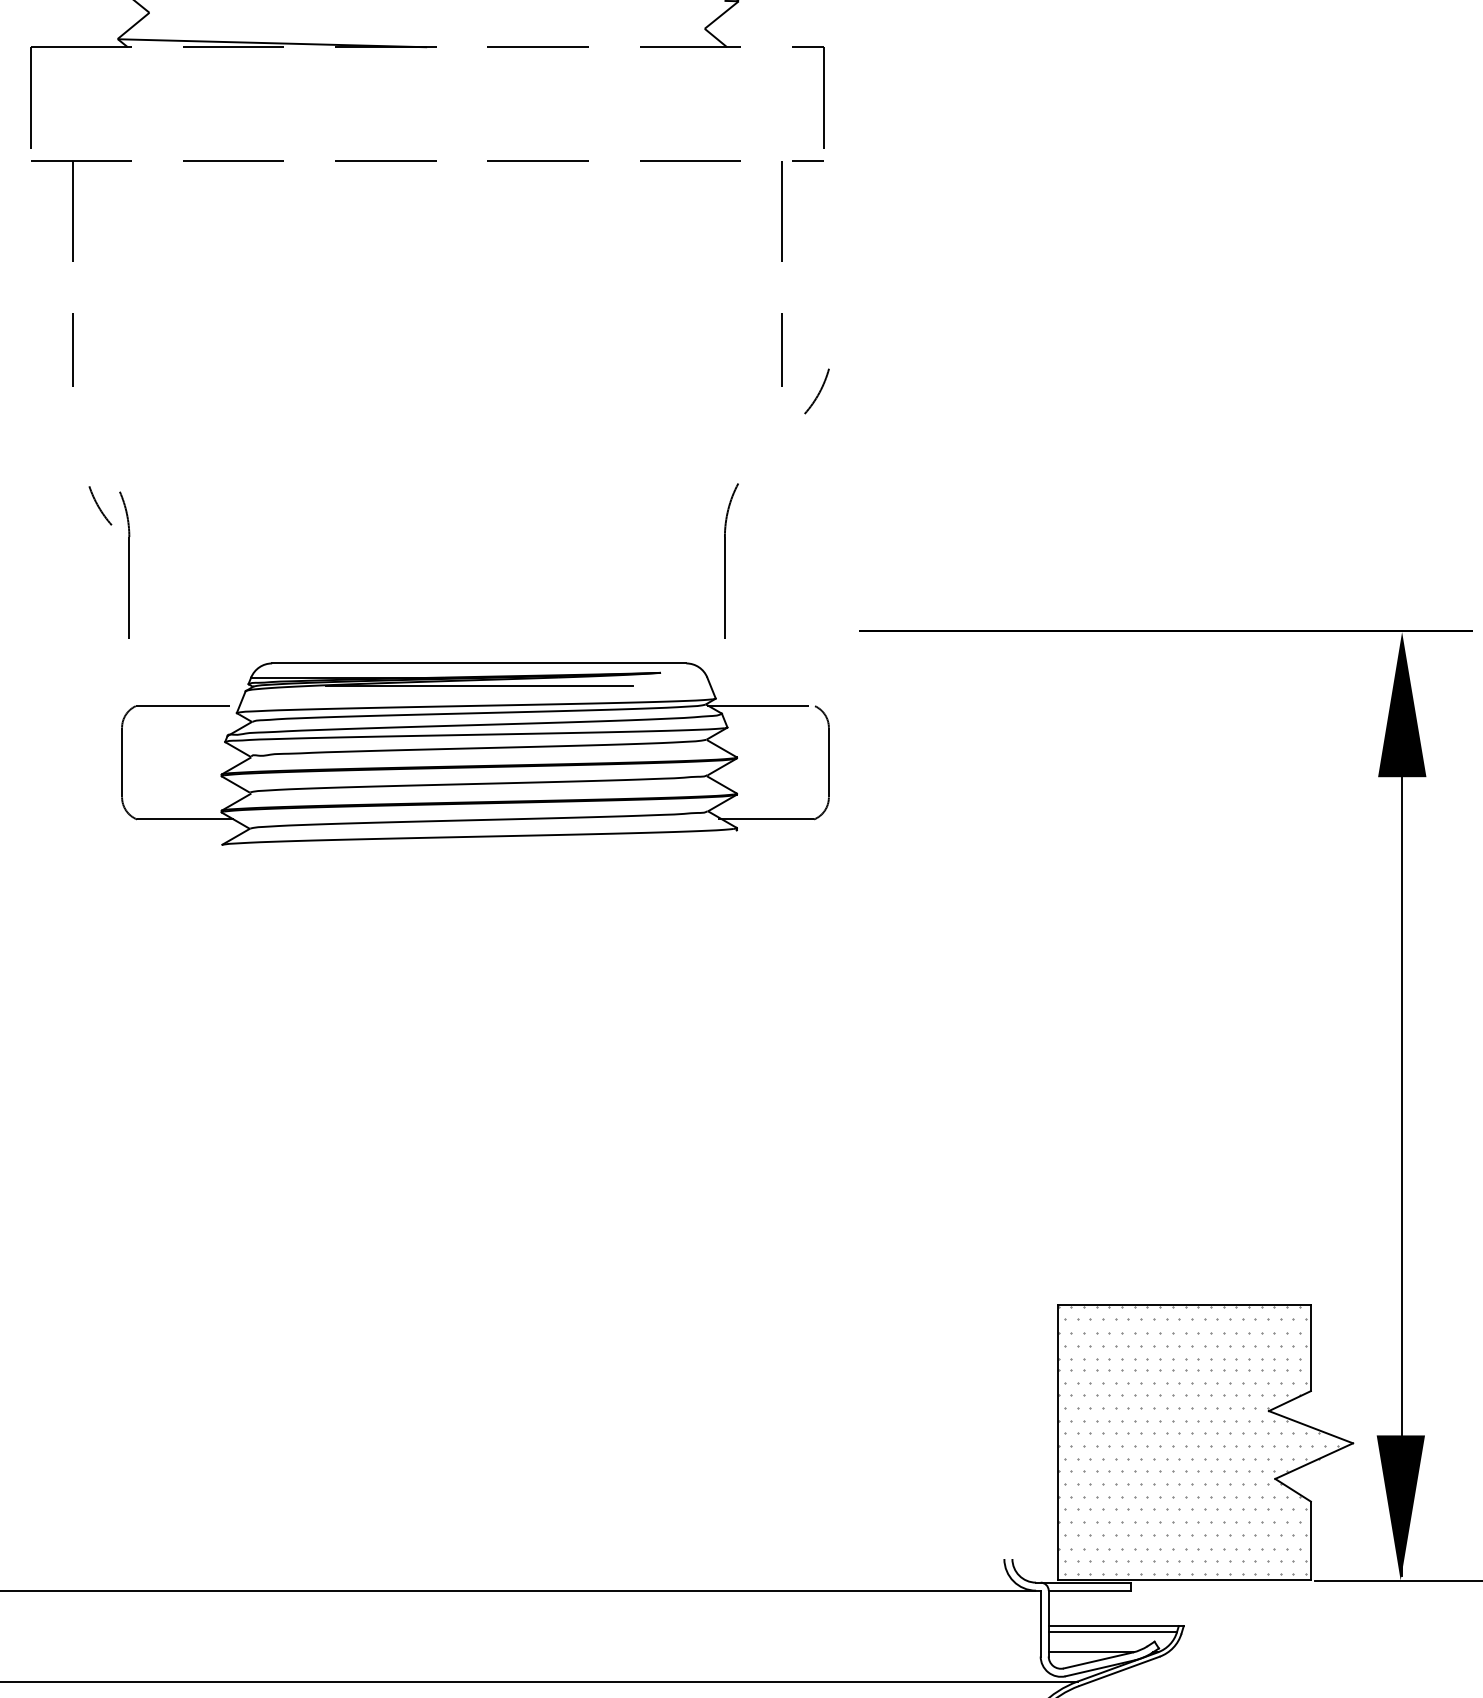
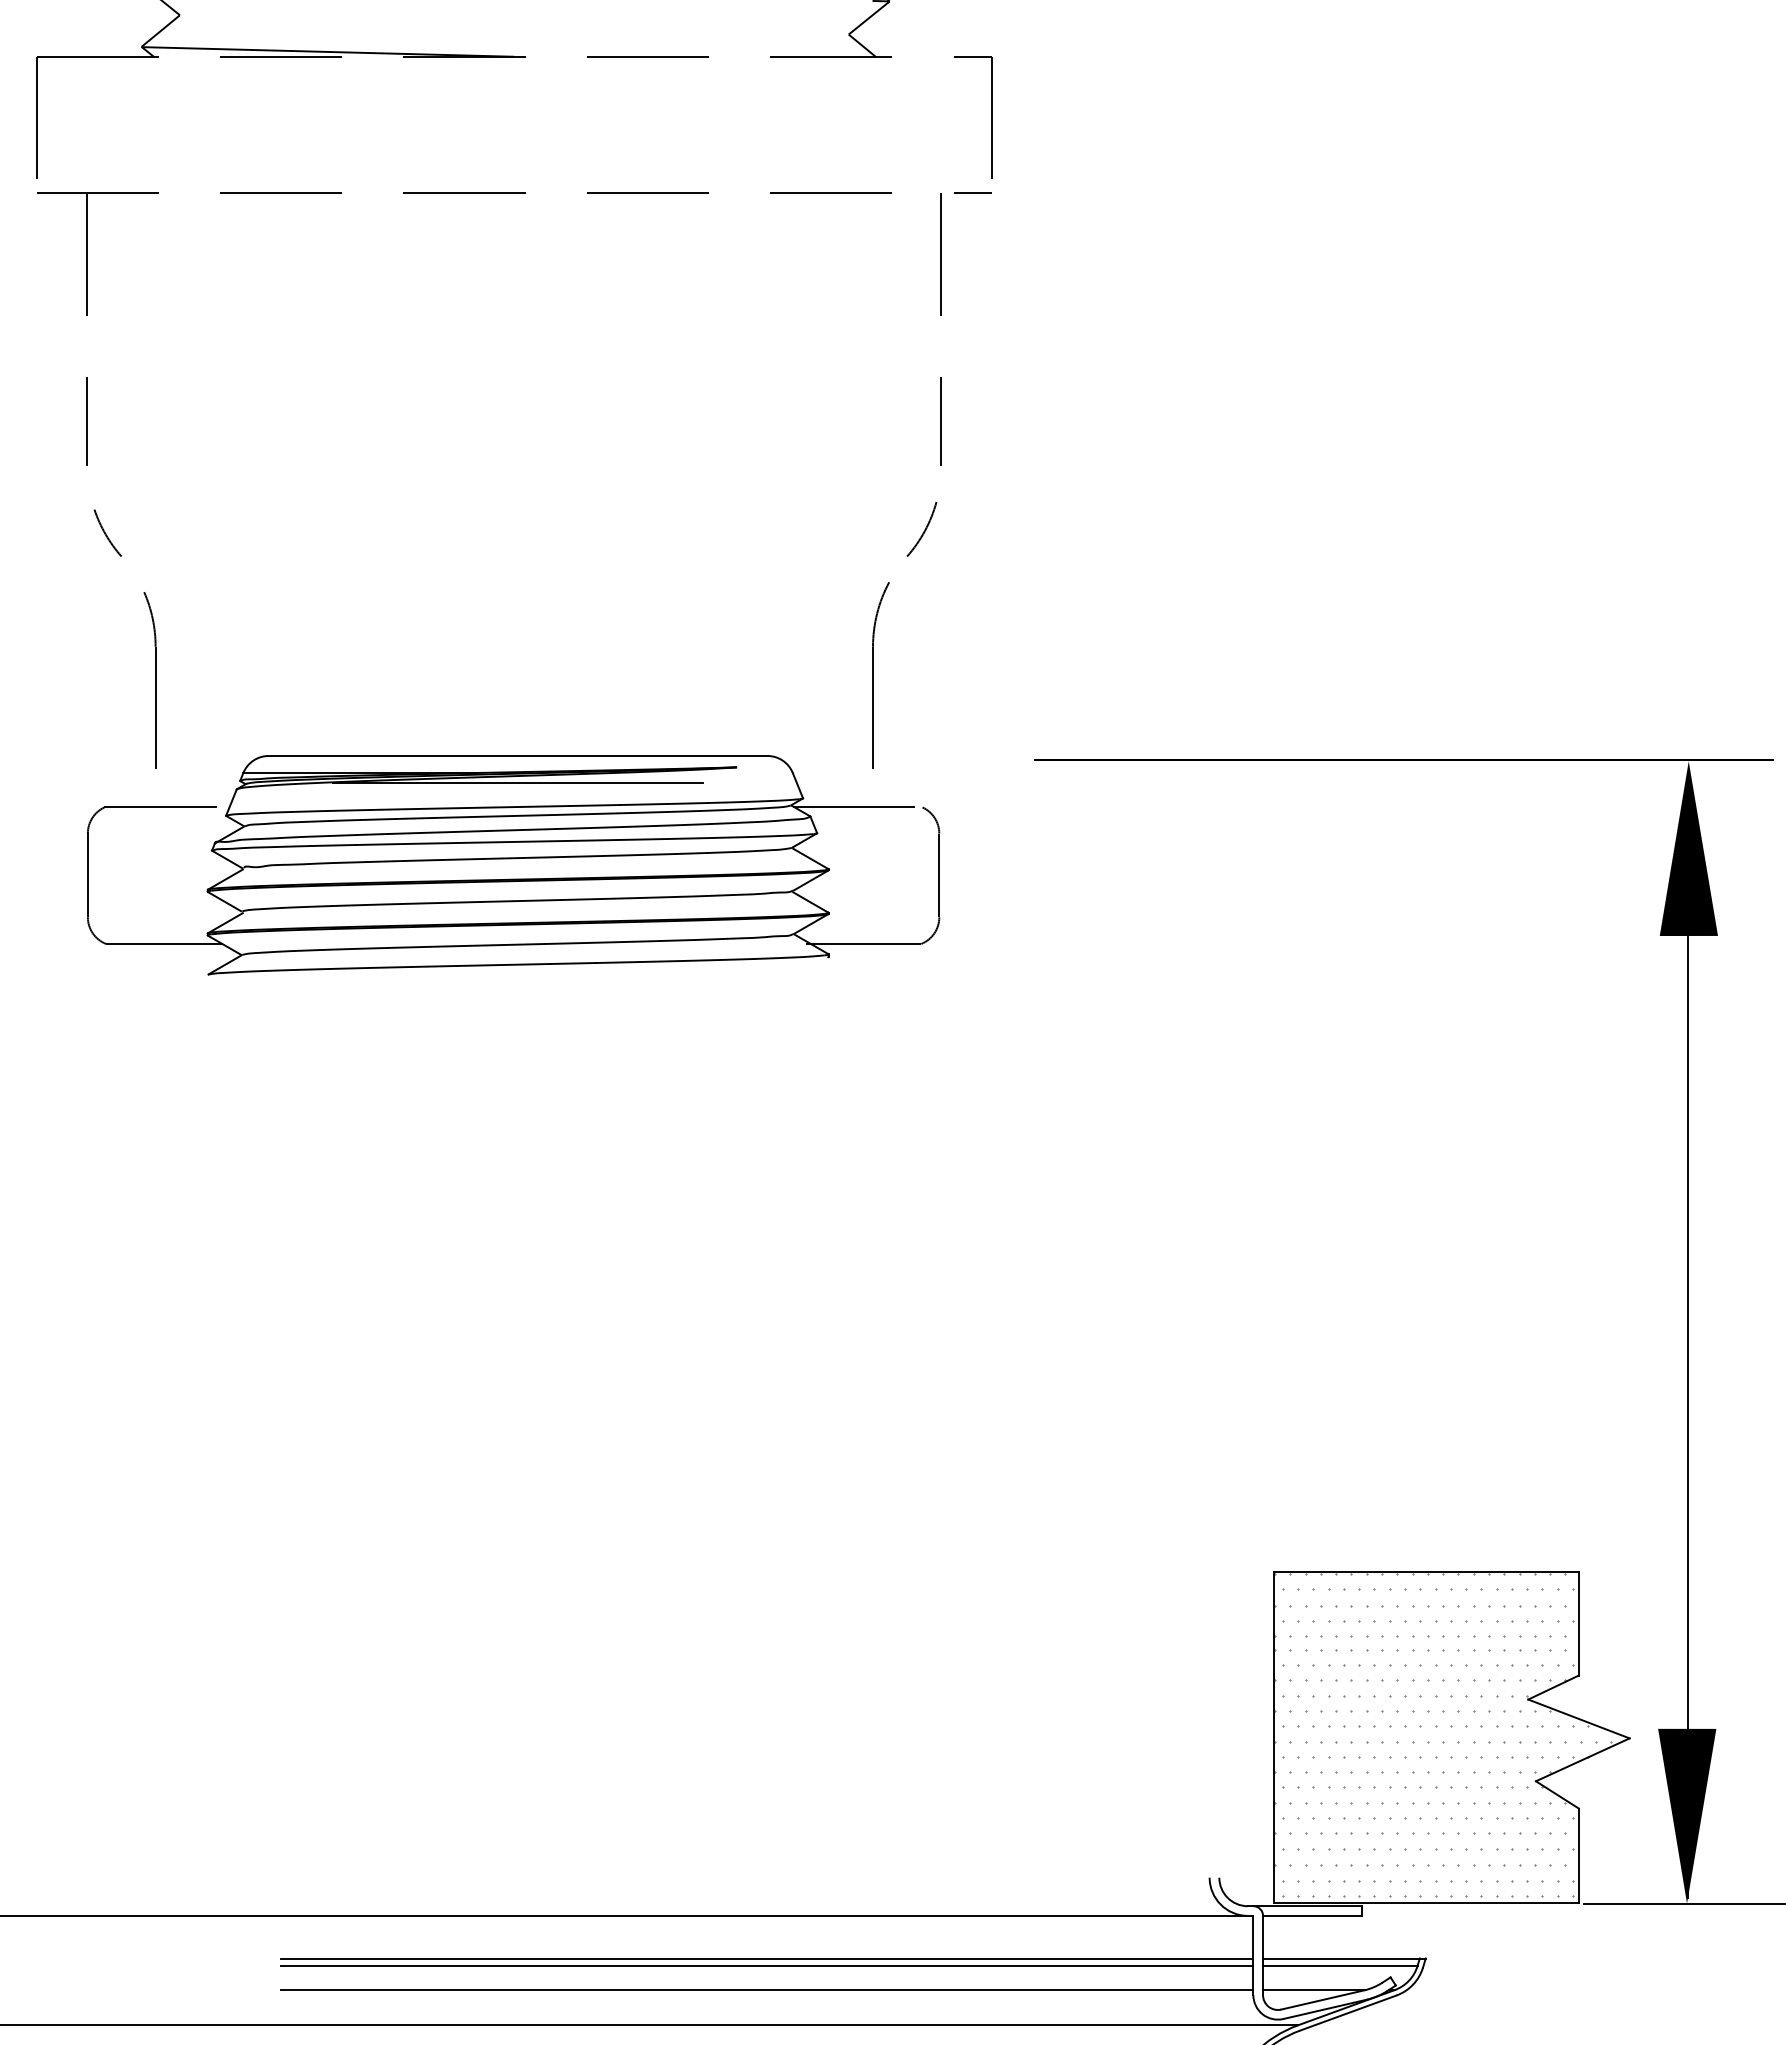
arc: (818, 393) -> (923, 531), moved
arc: (99, 506) -> (106, 533), moved
part: (475, 754) -> (513, 865), moved
line: (636, 1626) -> (766, 1958), added
line: (636, 1631) -> (766, 1965), added
line: (636, 1652) -> (766, 1990), added

